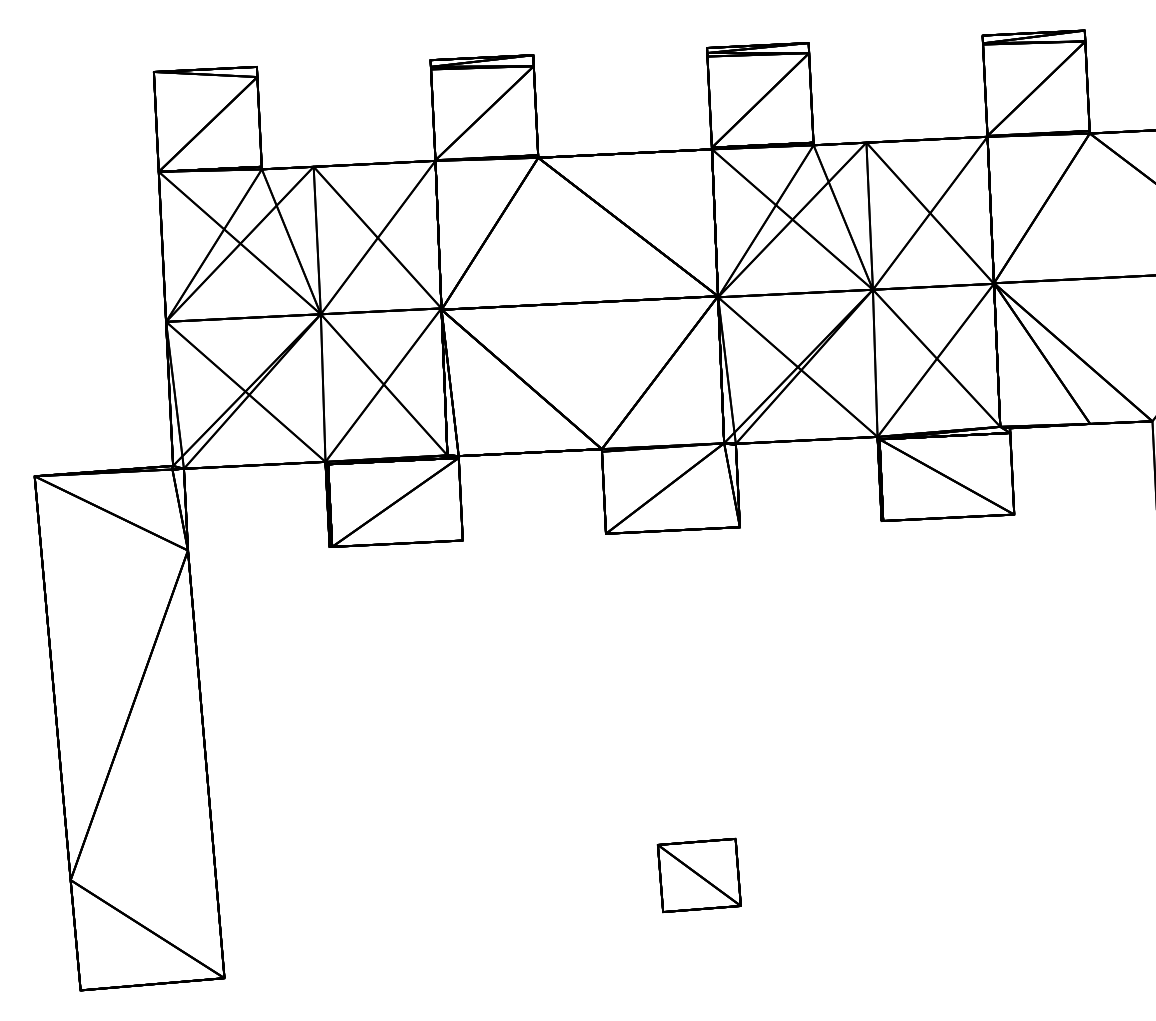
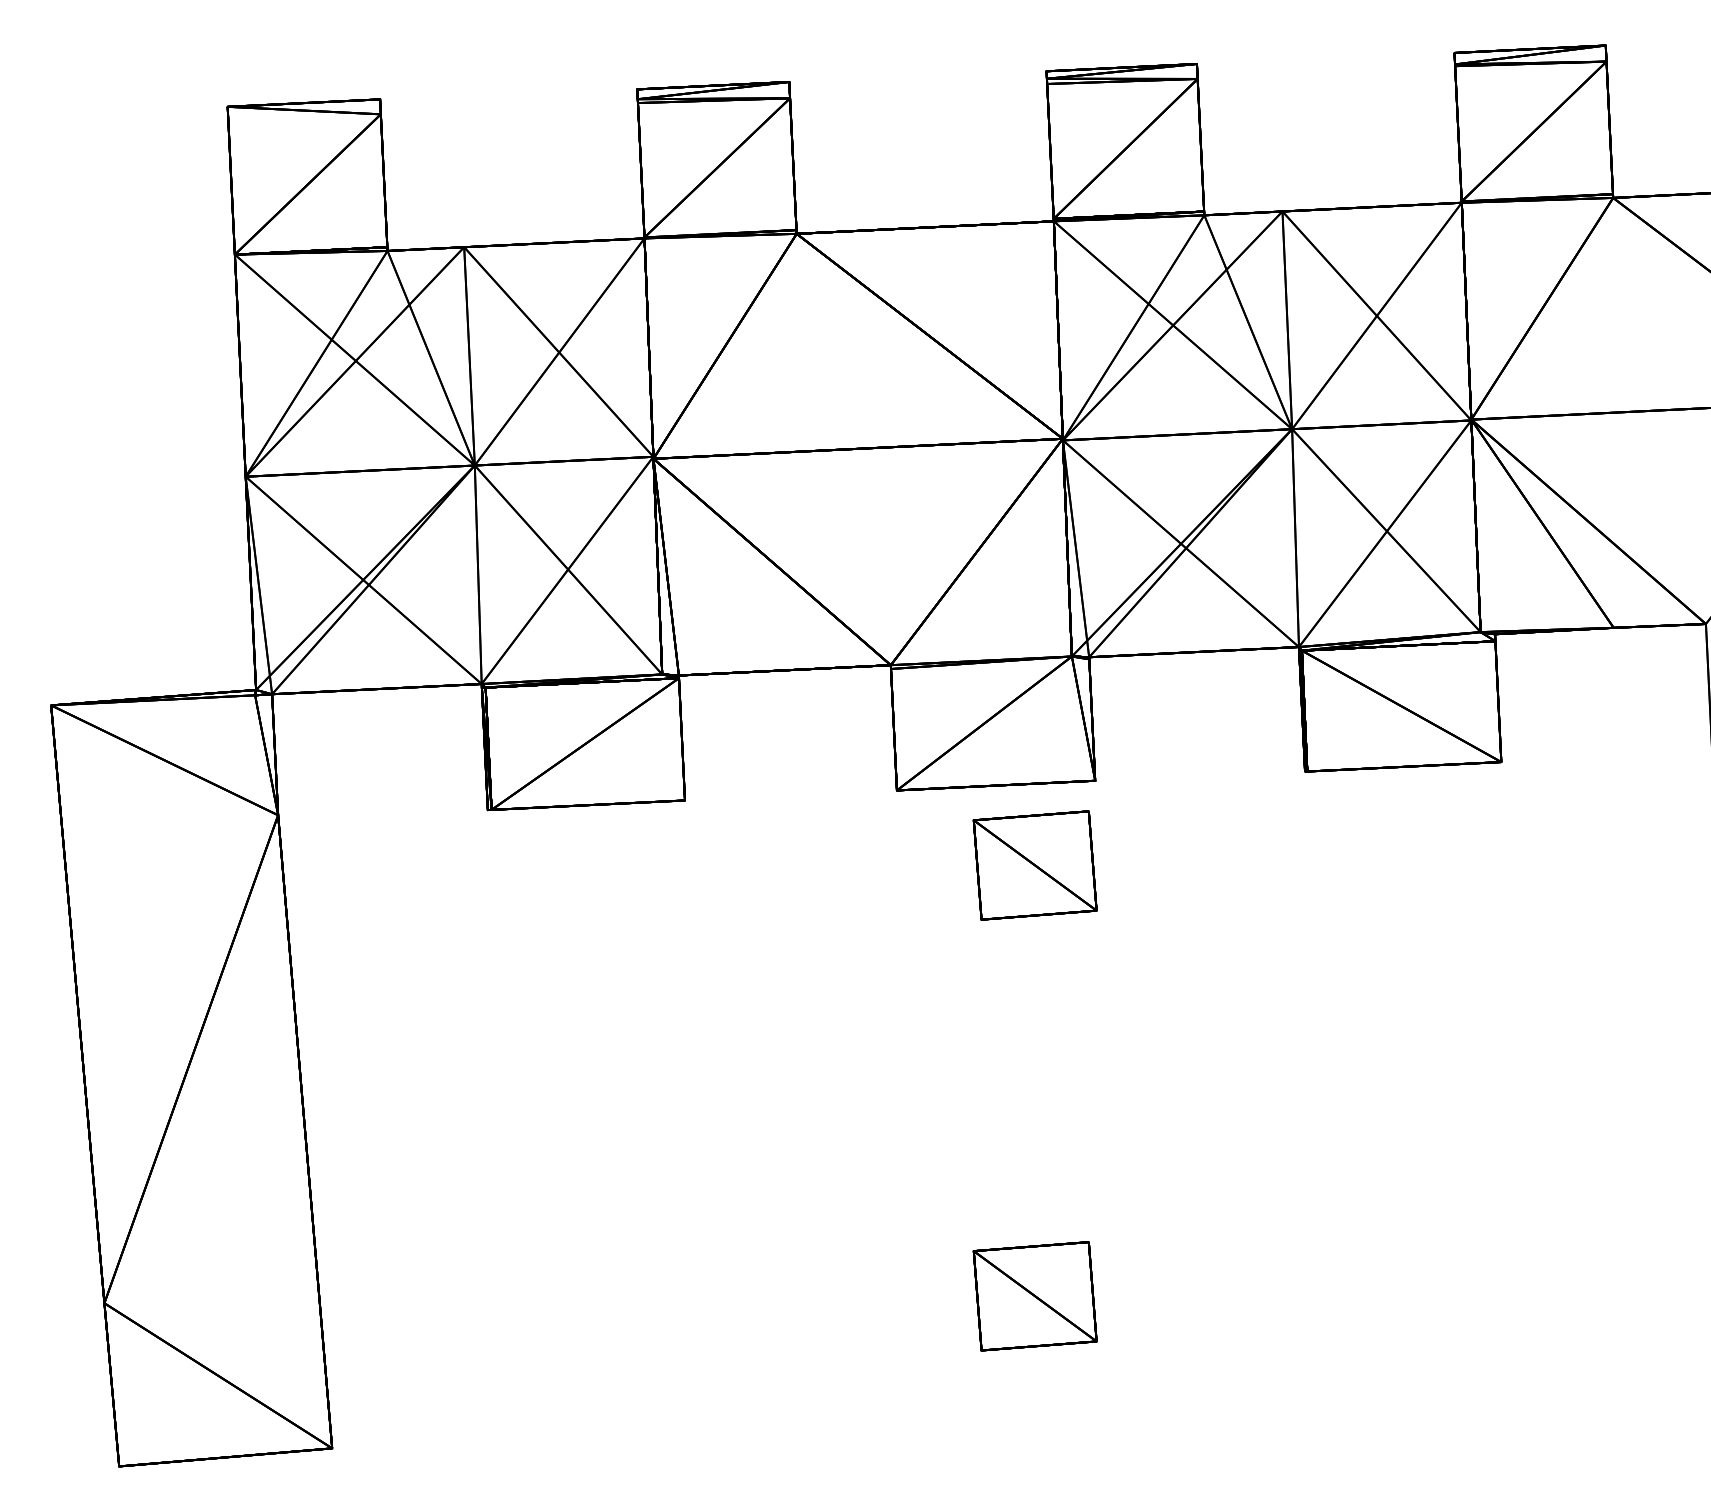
part: (698, 584) -> (1033, 865), added

